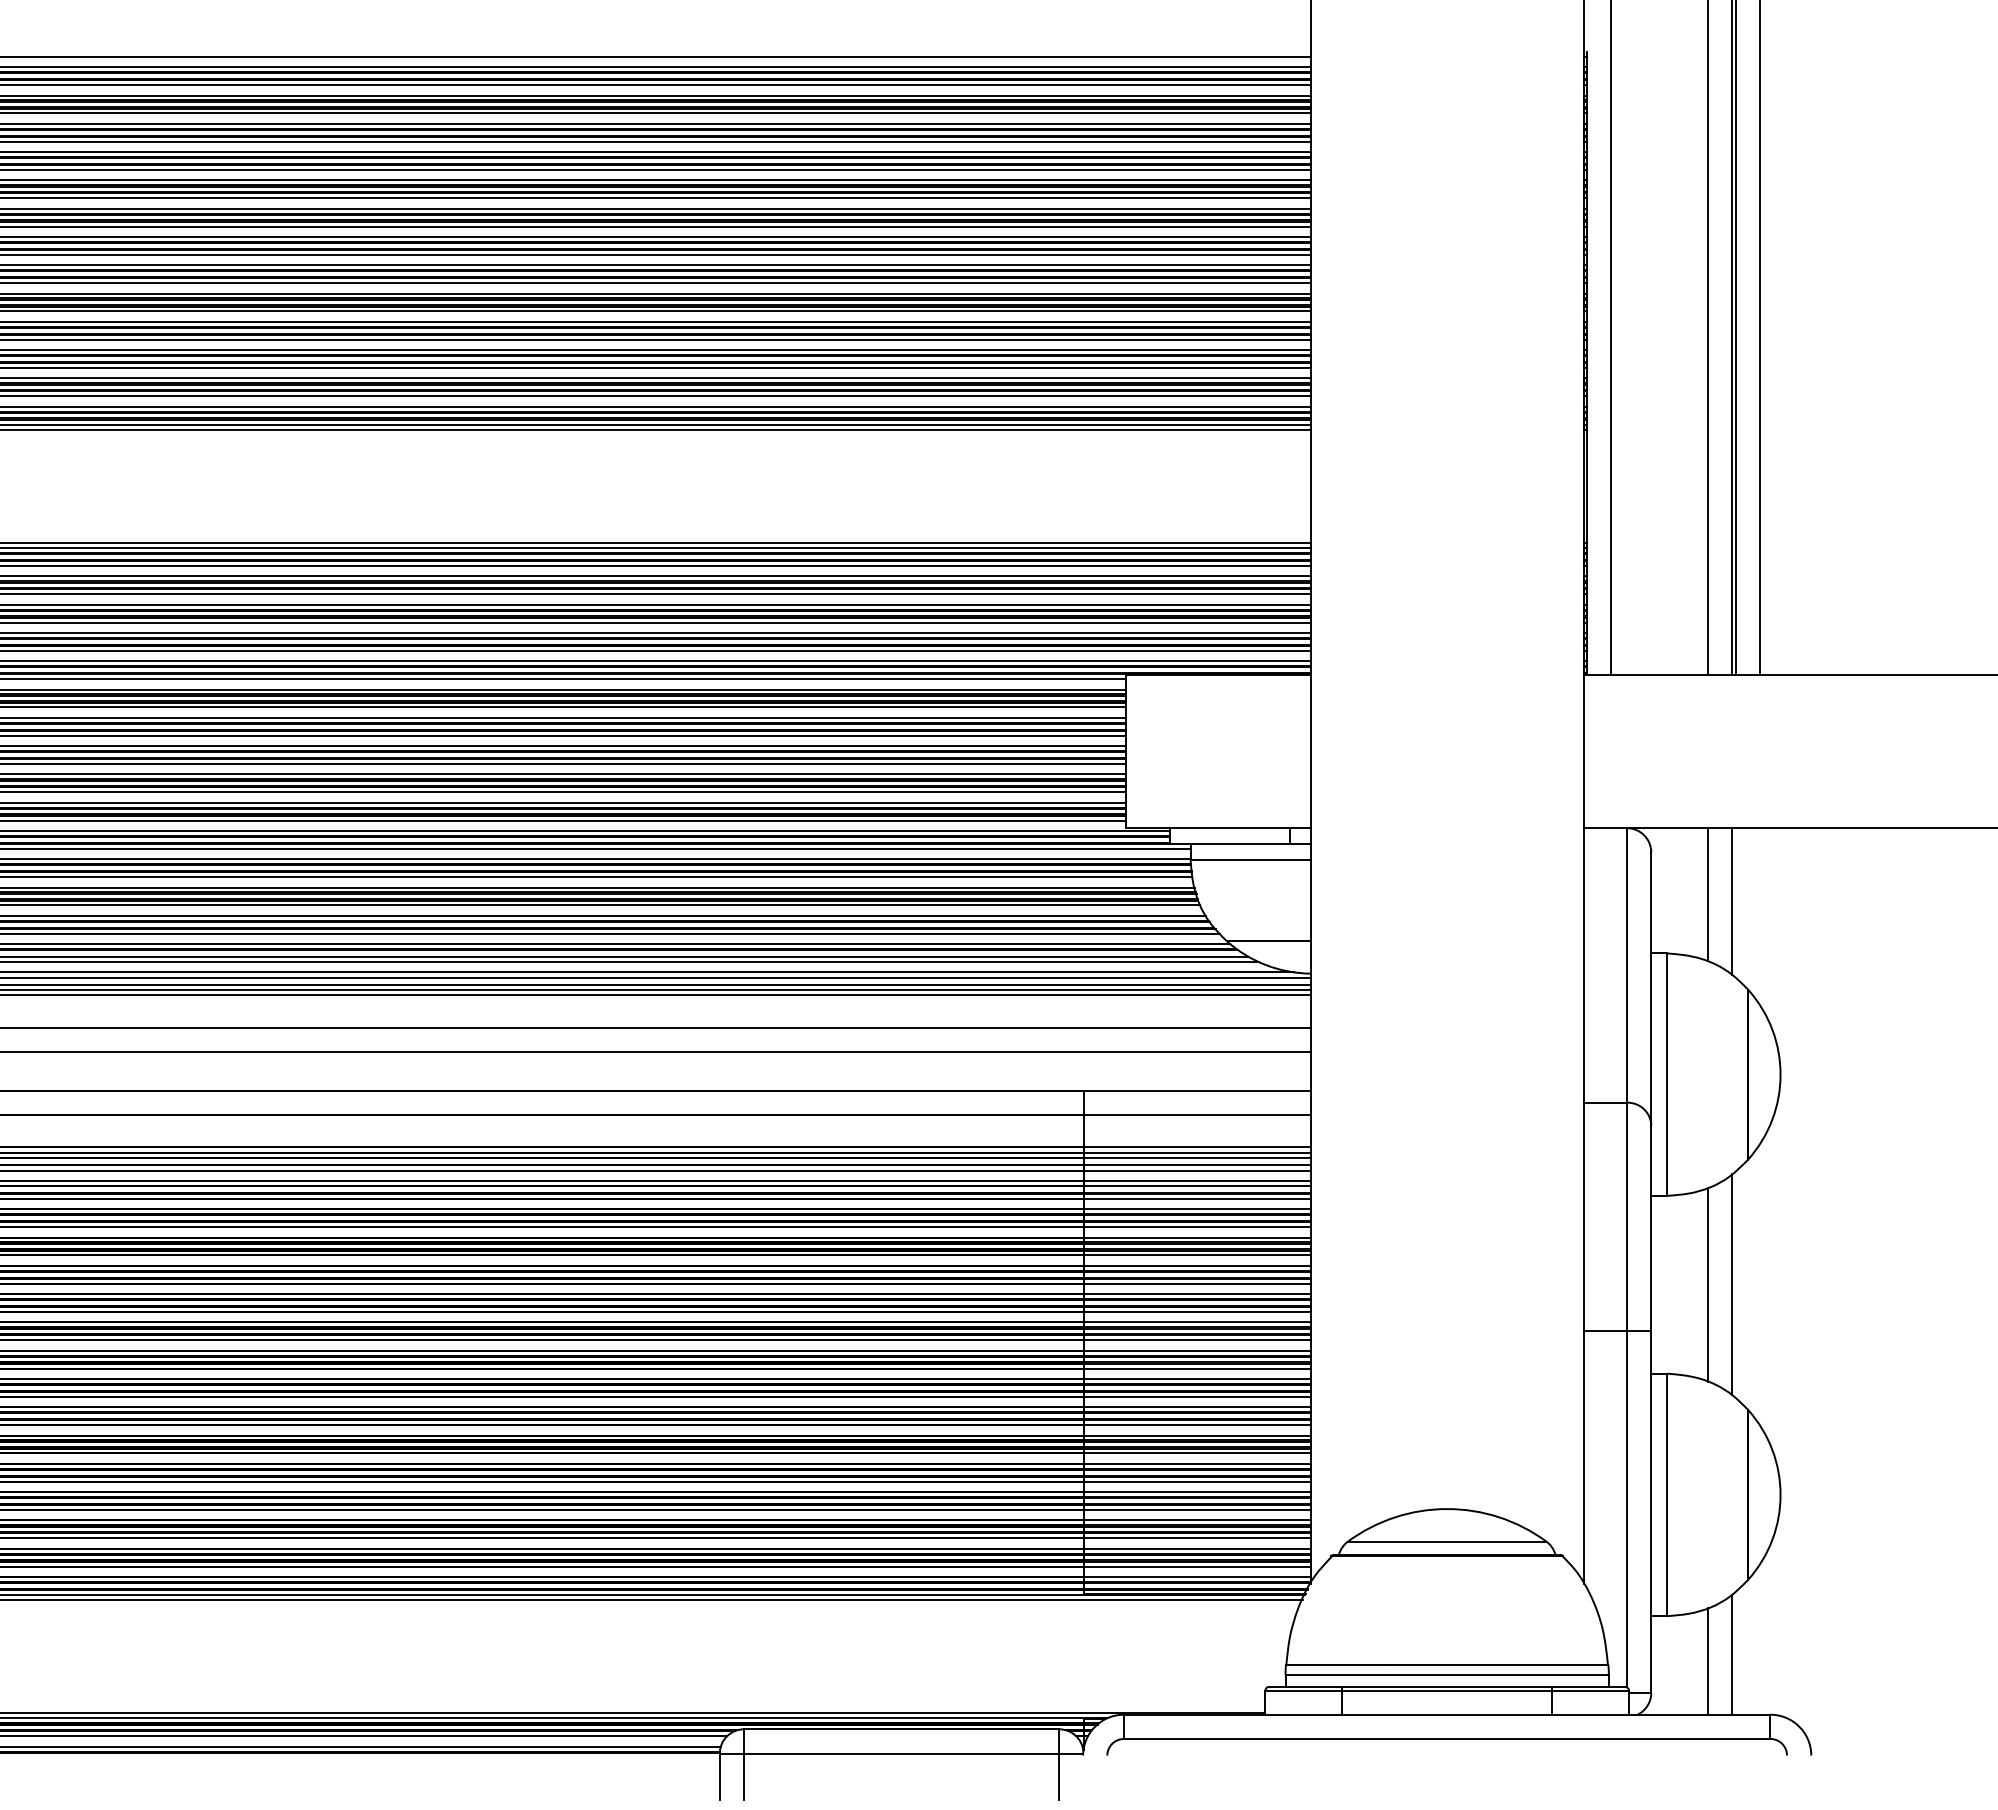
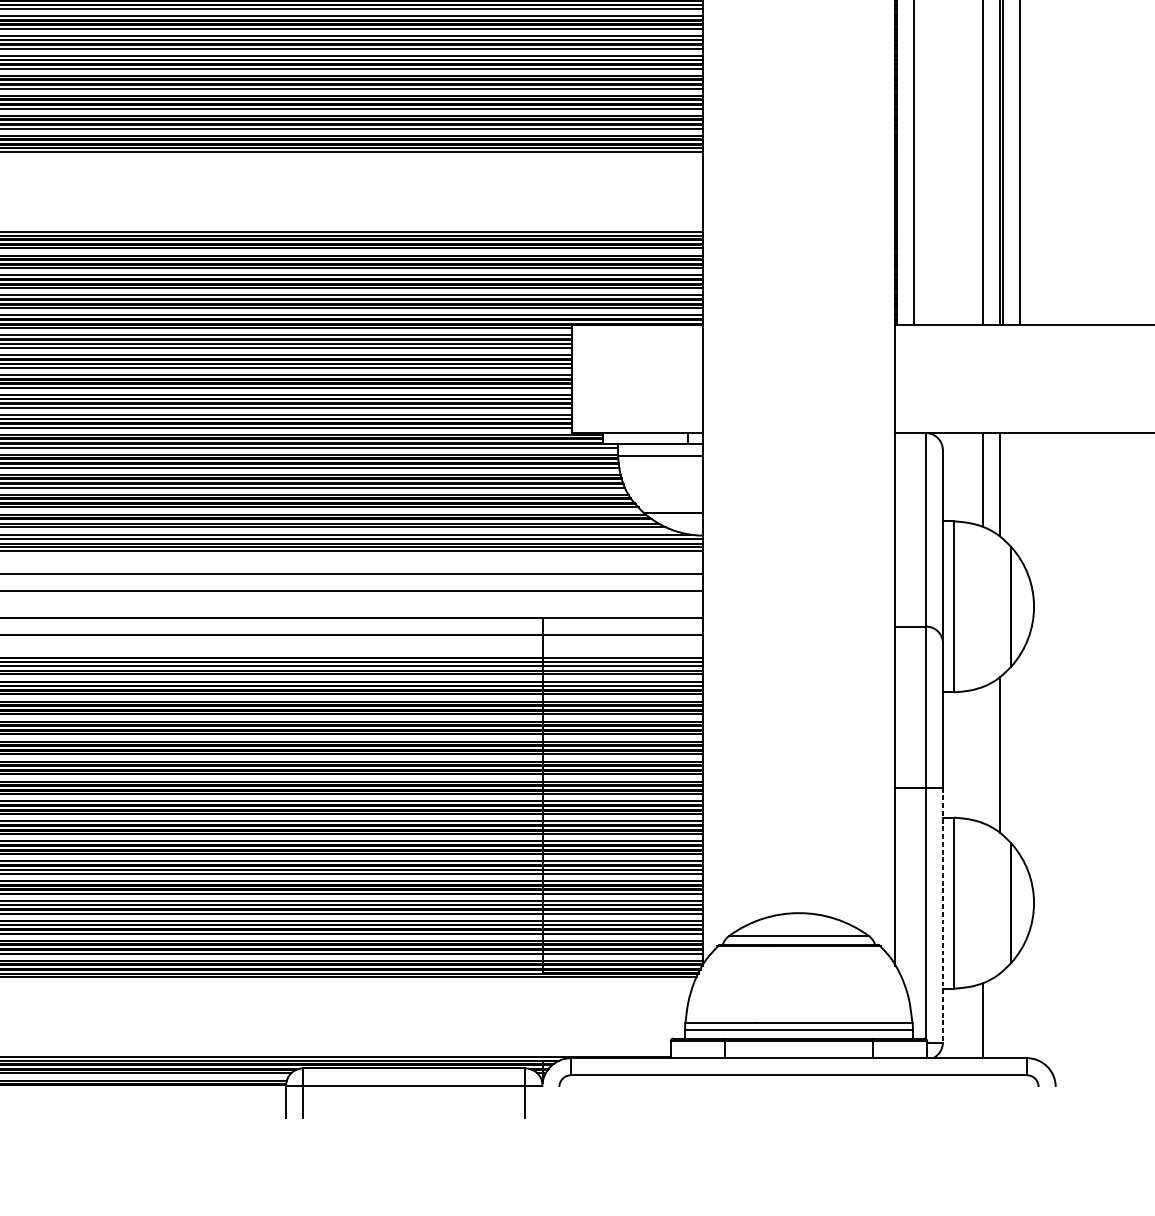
line: (1707, 1284) -> (982, 754), removed
line: (1651, 1512) -> (943, 915), solid -> dashed
line: (1732, 1654) -> (1000, 1015), removed

